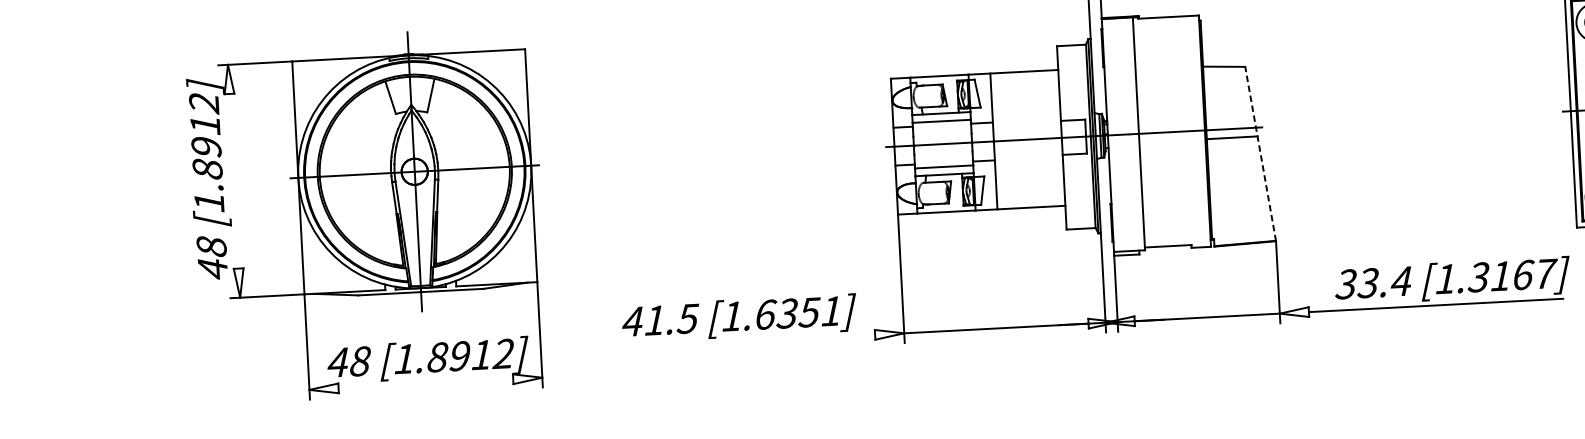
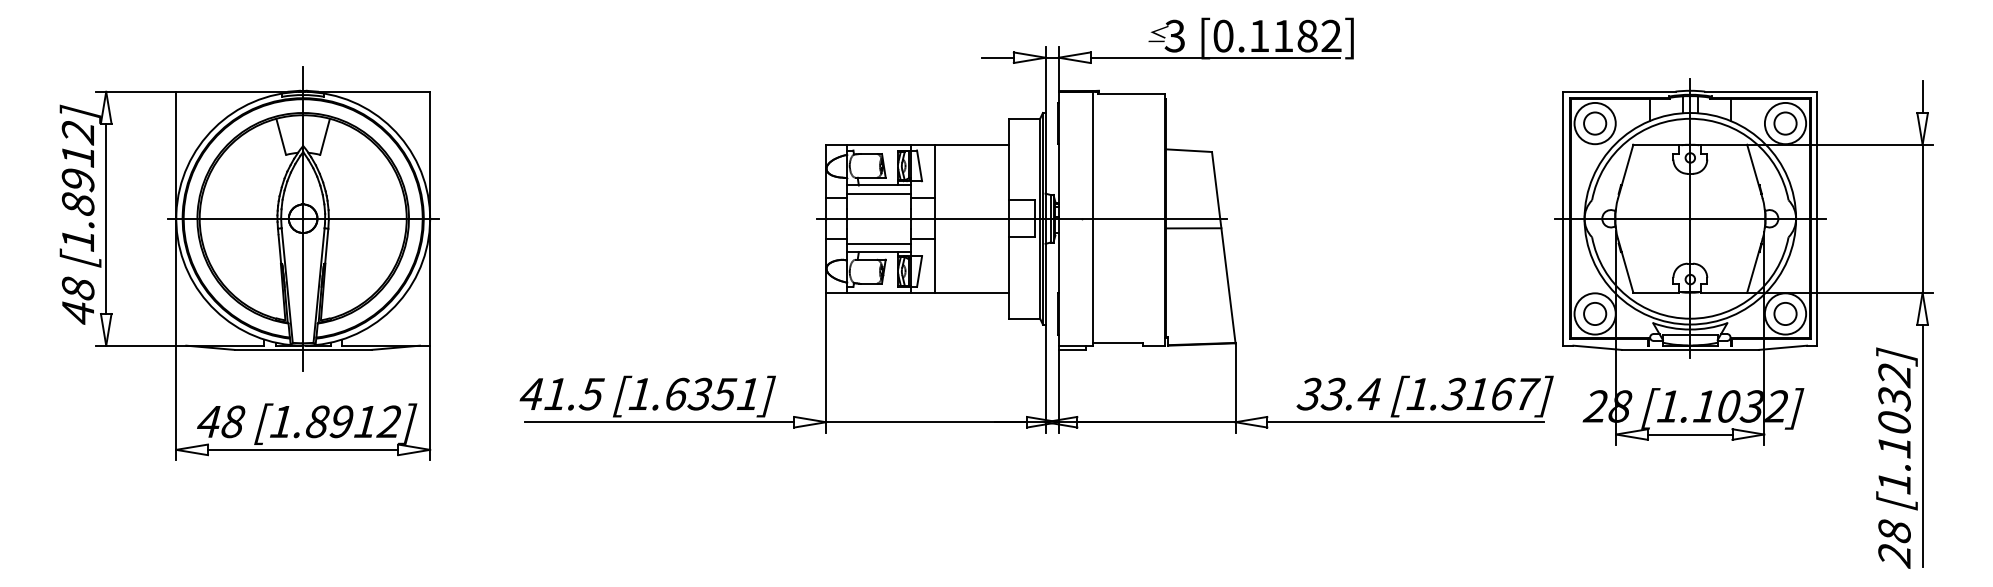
line: (1260, 153) -> (1223, 247), dashed -> solid
line: (234, 181) -> (106, 218), added
line: (751, 341) -> (659, 422), added
line: (426, 383) -> (303, 449), added

